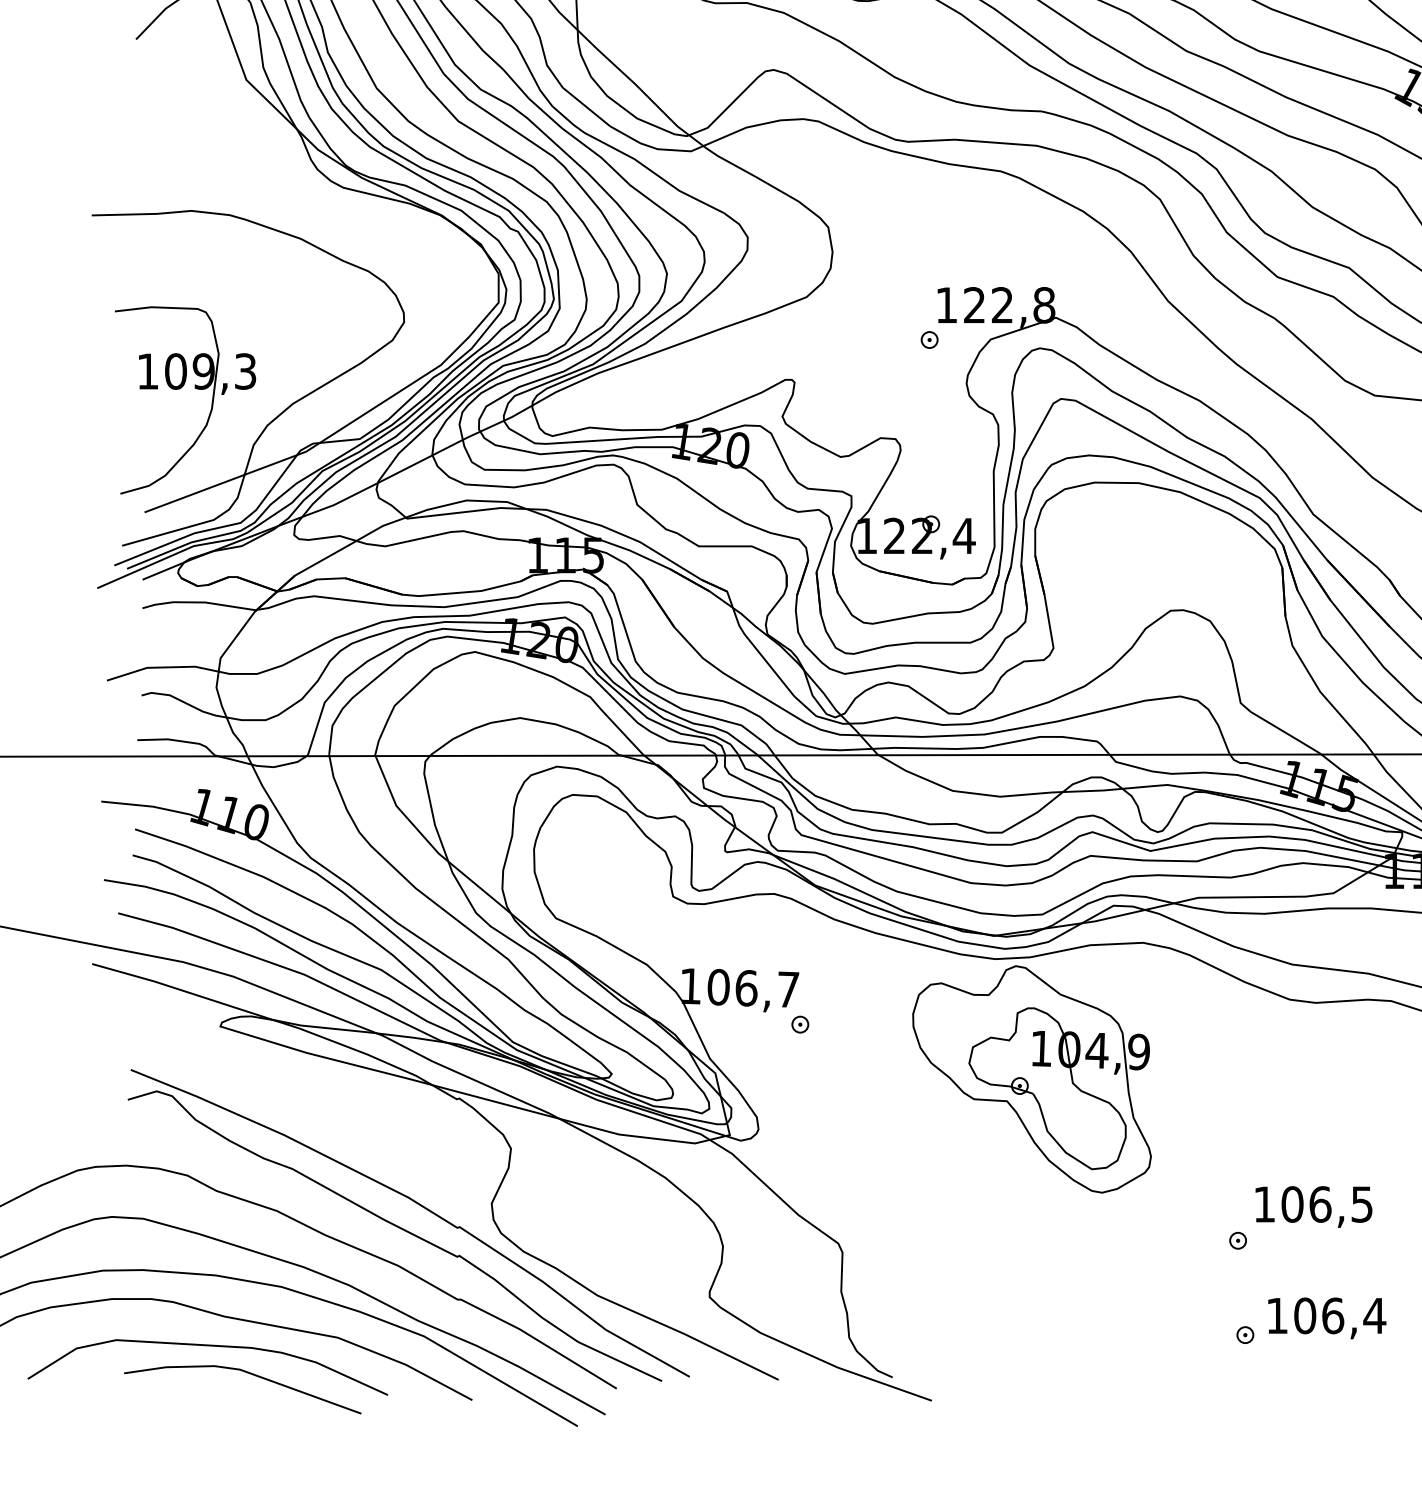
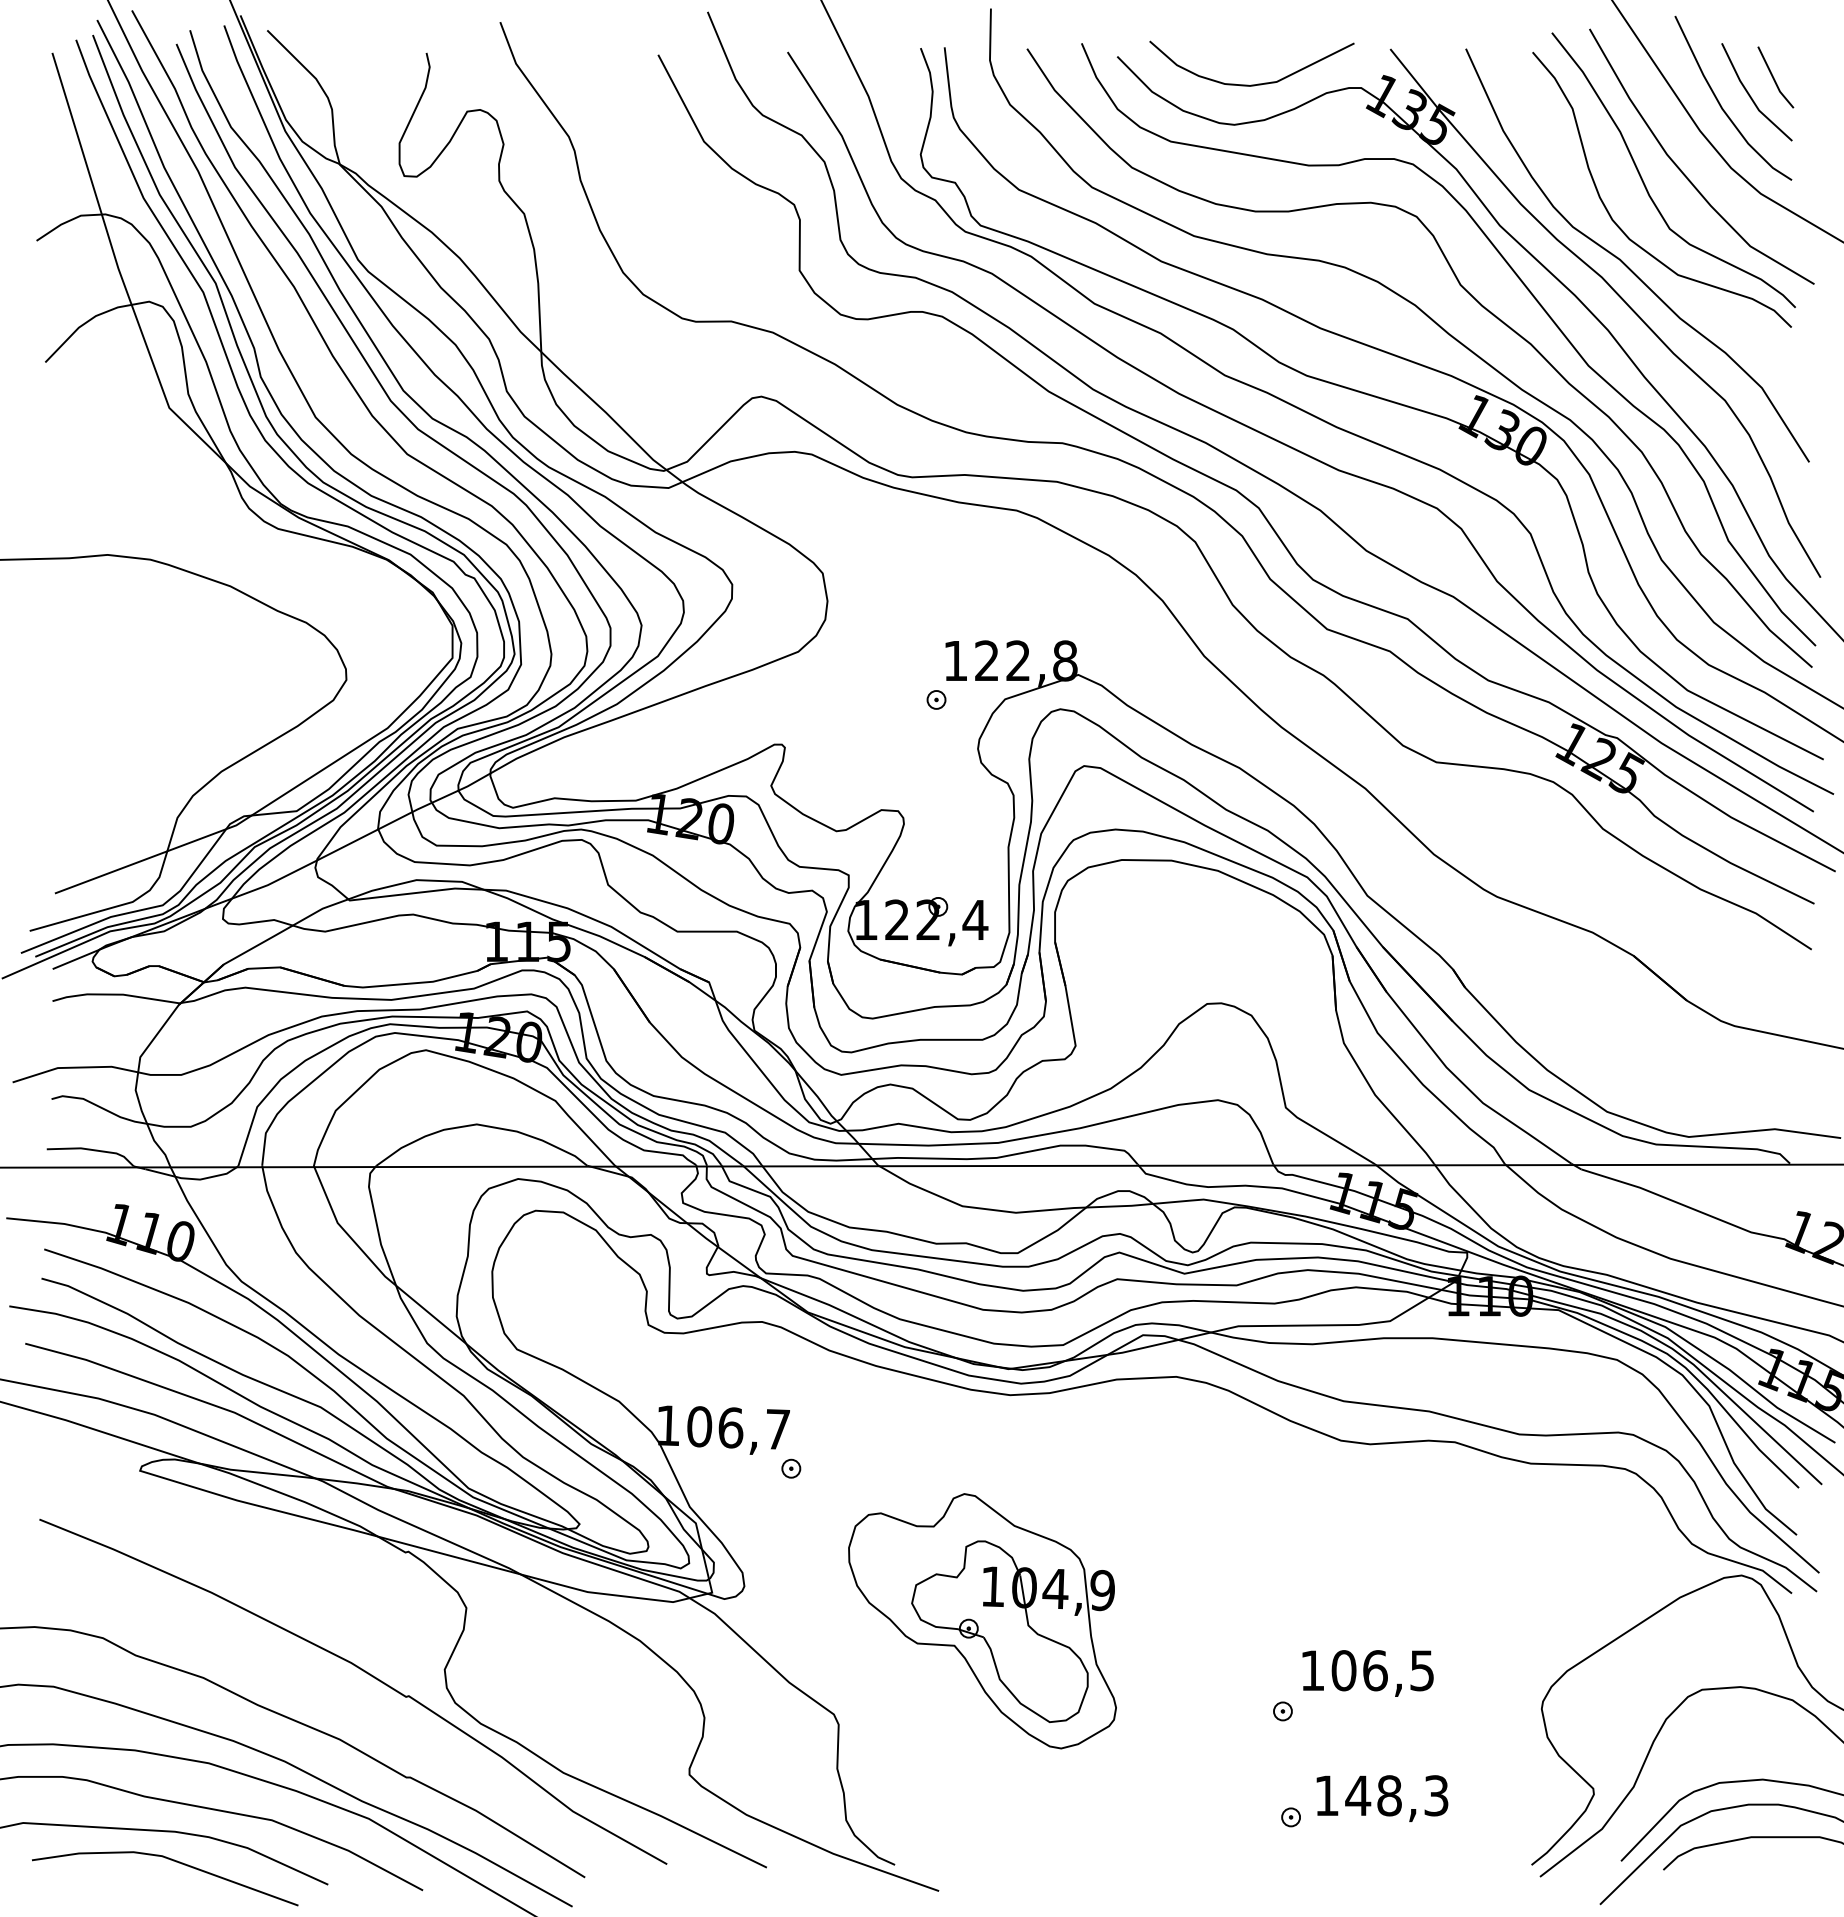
part: (179, 389) -> (94, 755), removed
part: (1032, 1079) -> (982, 1621), moved
curve: (398, 1228) -> (340, 1697), removed
text: (1340, 1315) -> (1397, 1795), 106,4 -> 148,3

